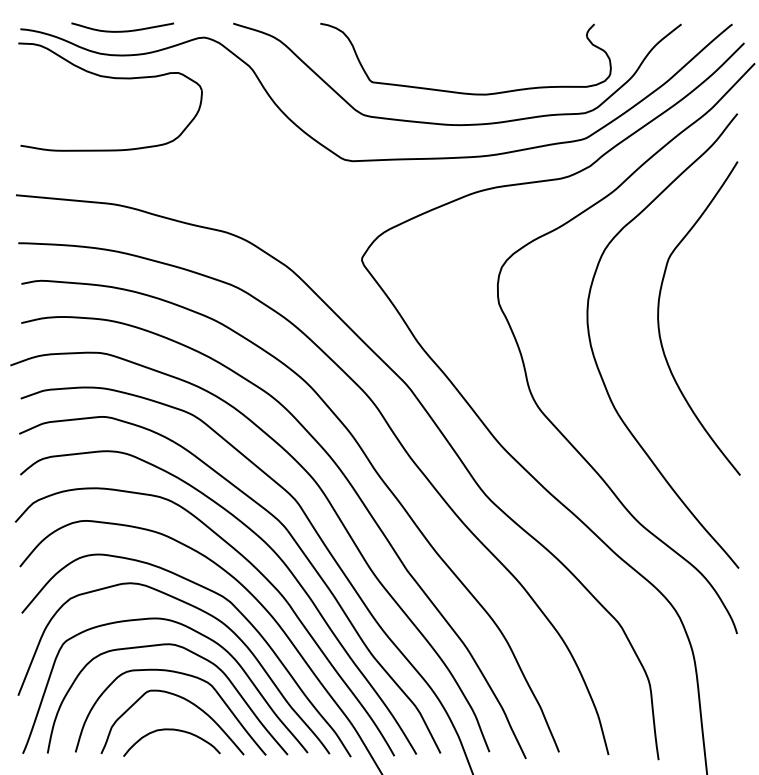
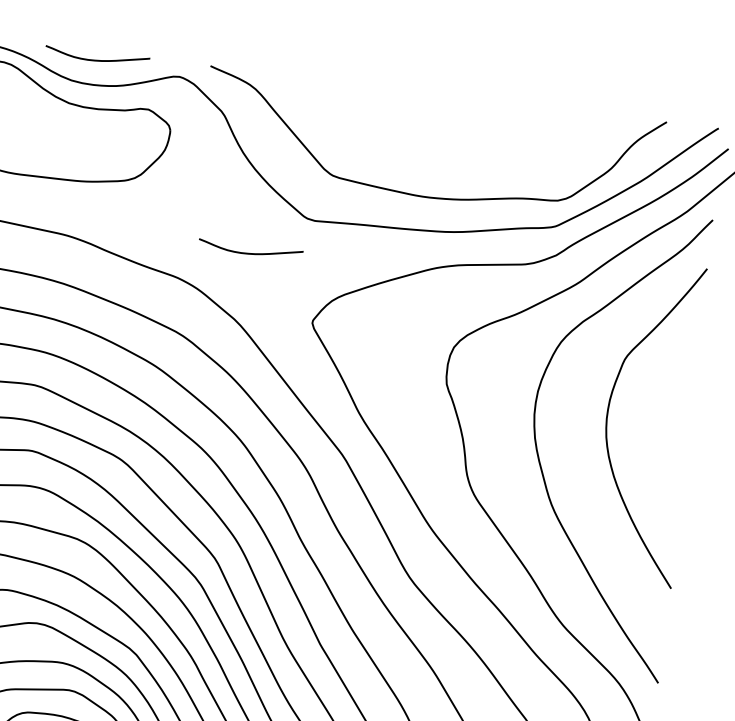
curve: (457, 91) -> (430, 162), removed
curve: (293, 199) -> (250, 252), added

